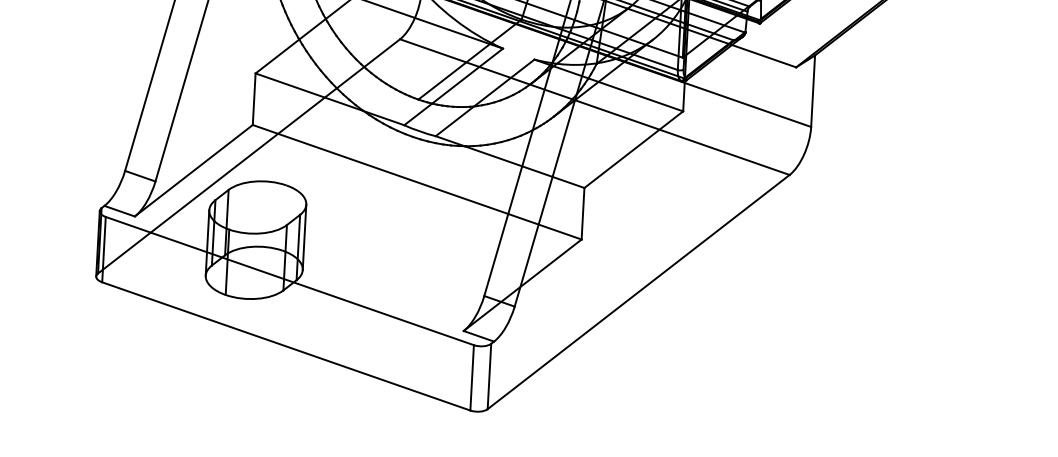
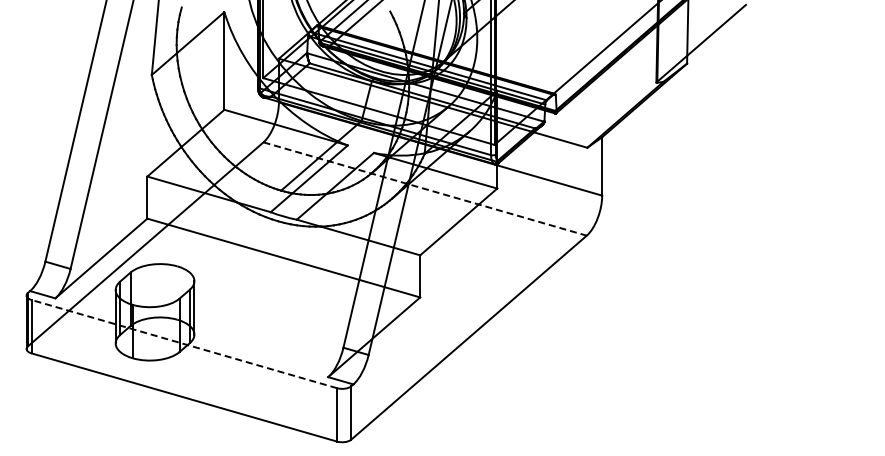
line: (595, 107) -> (425, 189), solid -> dashed
line: (289, 281) -> (184, 344), solid -> dashed

